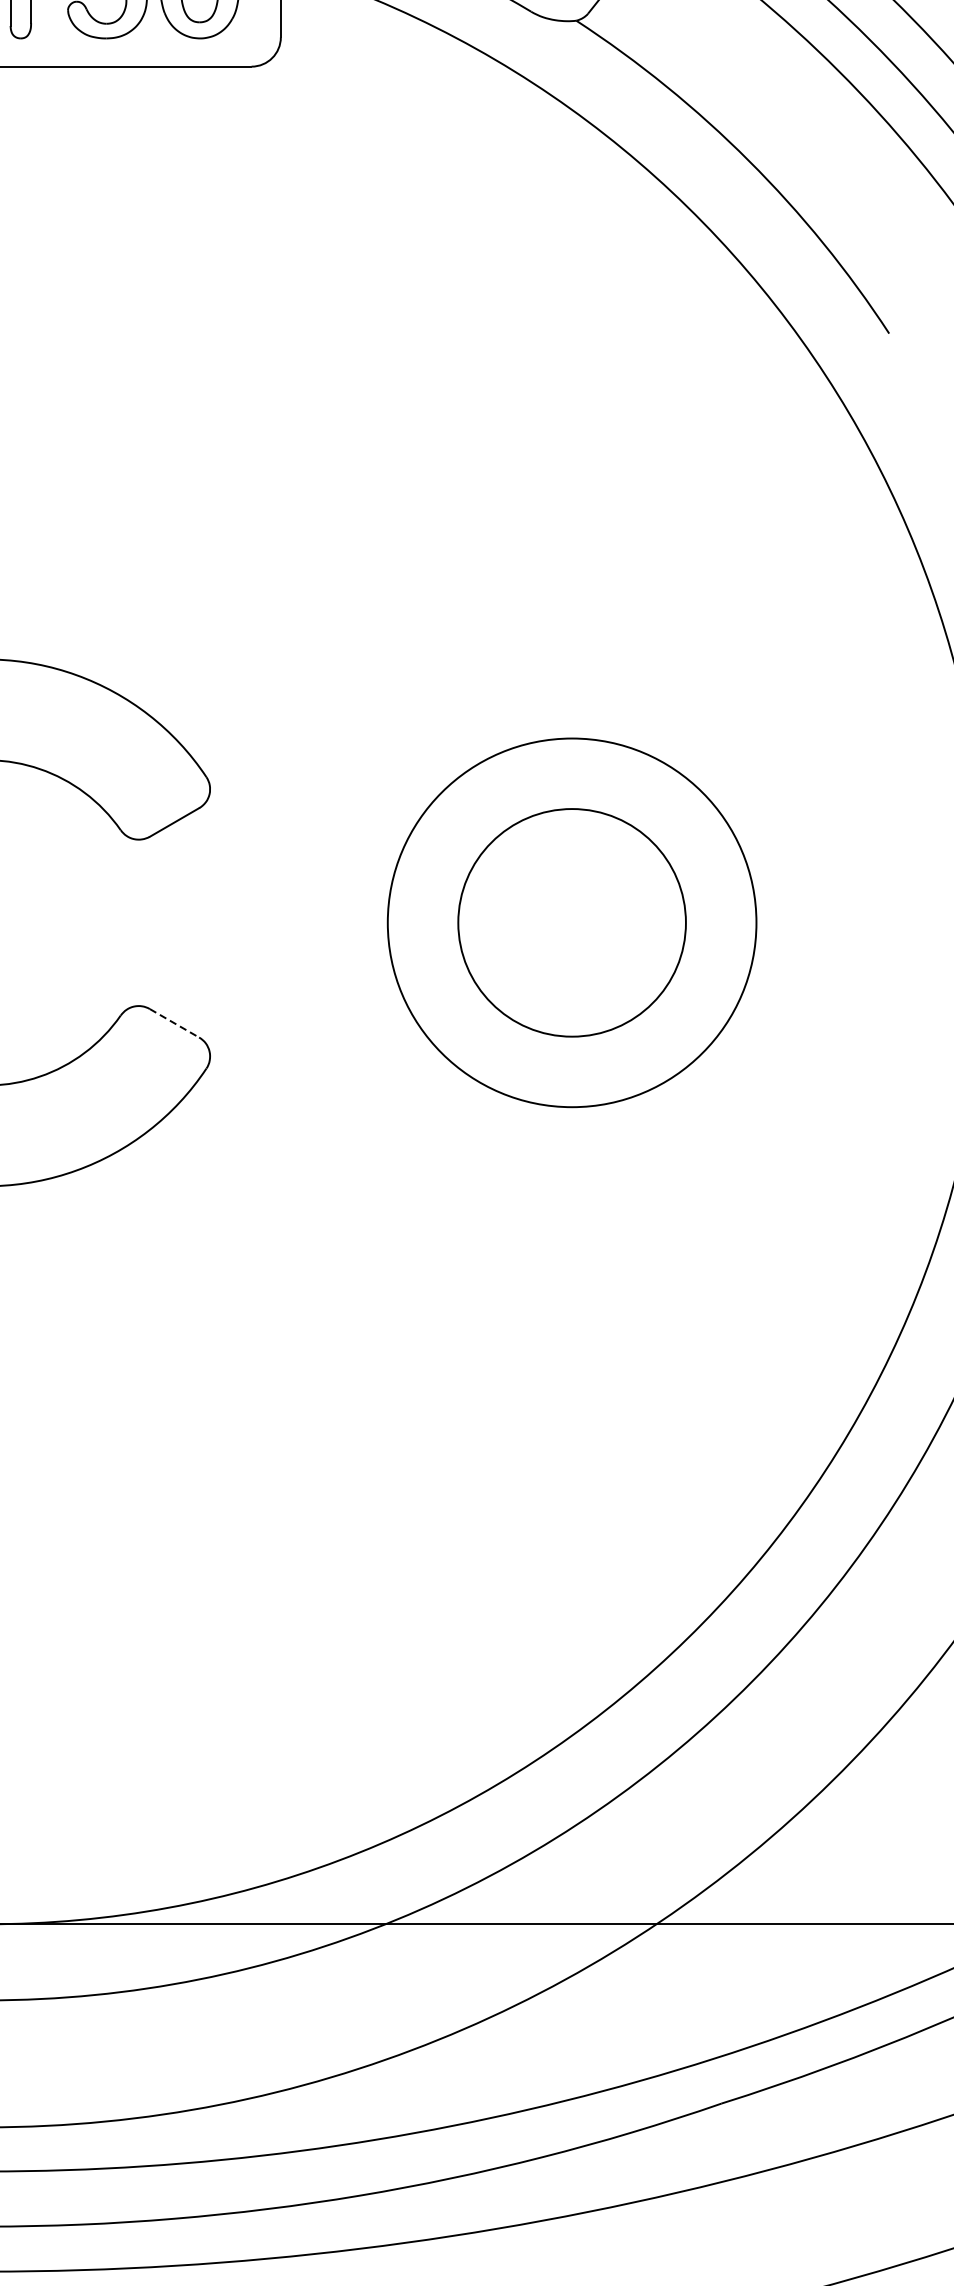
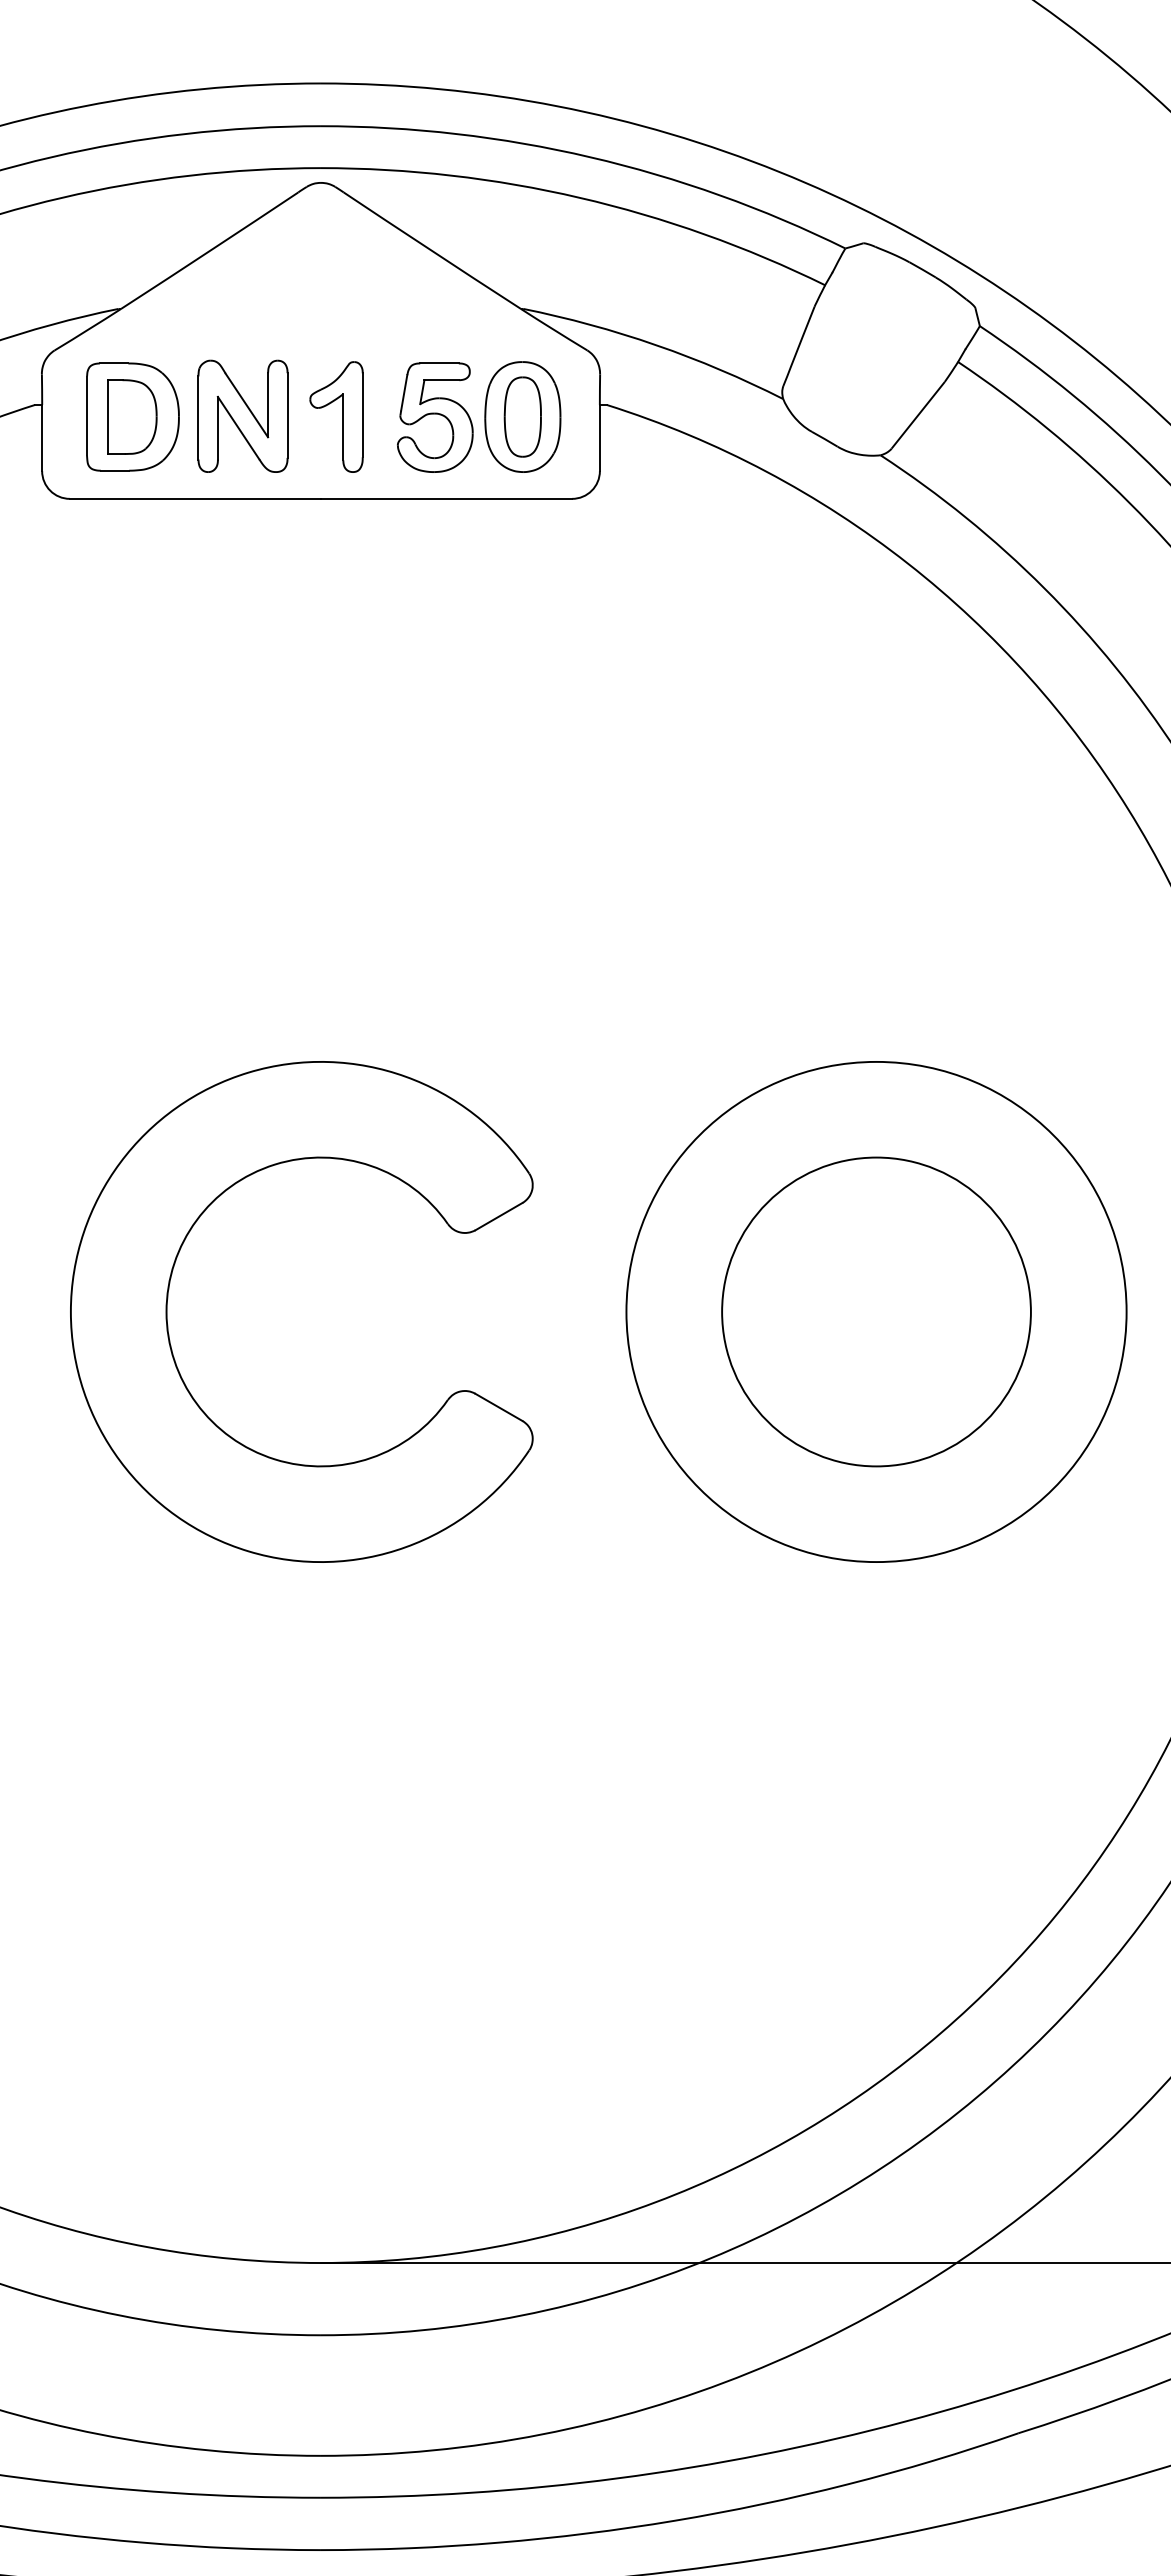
circle: (572, 922) -> (876, 1311), size x1.43
circle: (572, 922) -> (876, 1311), size x1.43
line: (175, 1023) -> (499, 1407), dashed -> solid

